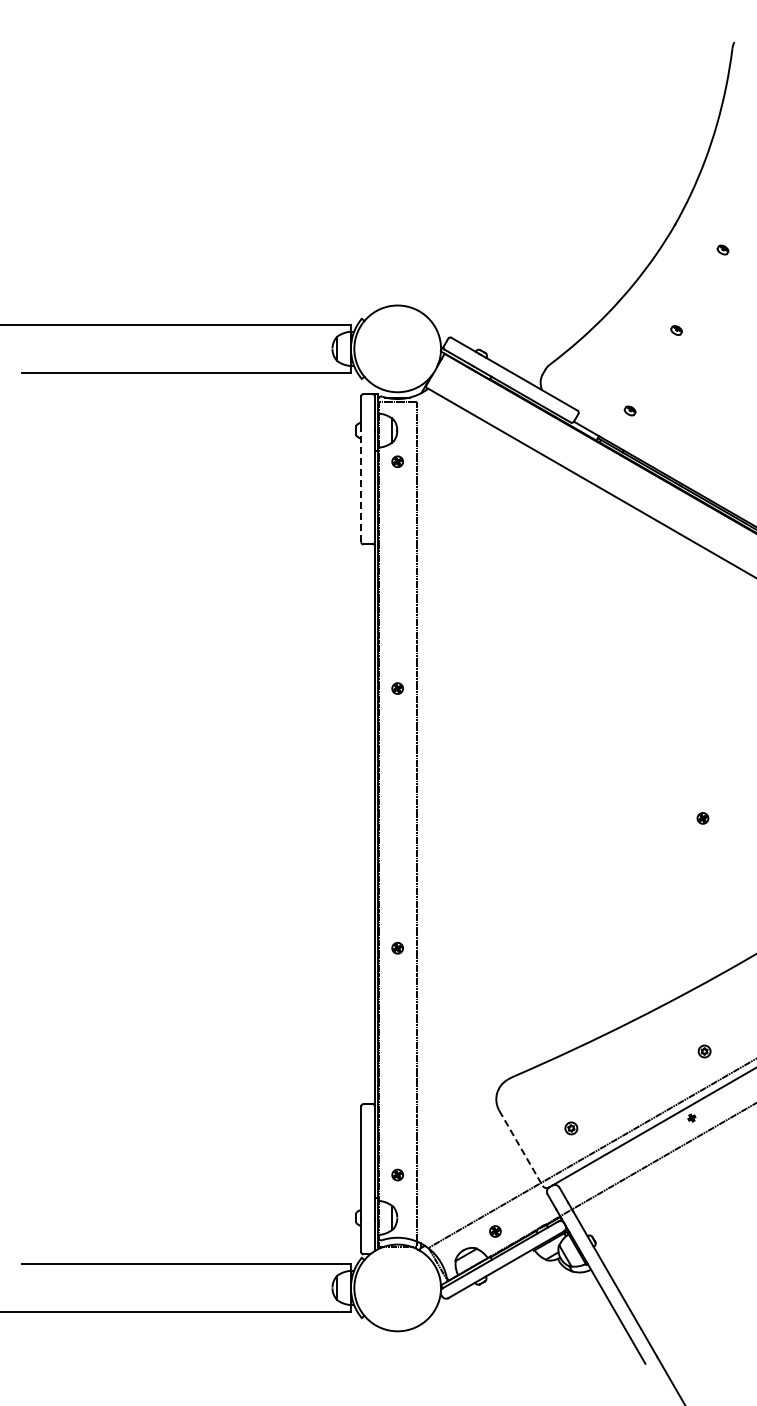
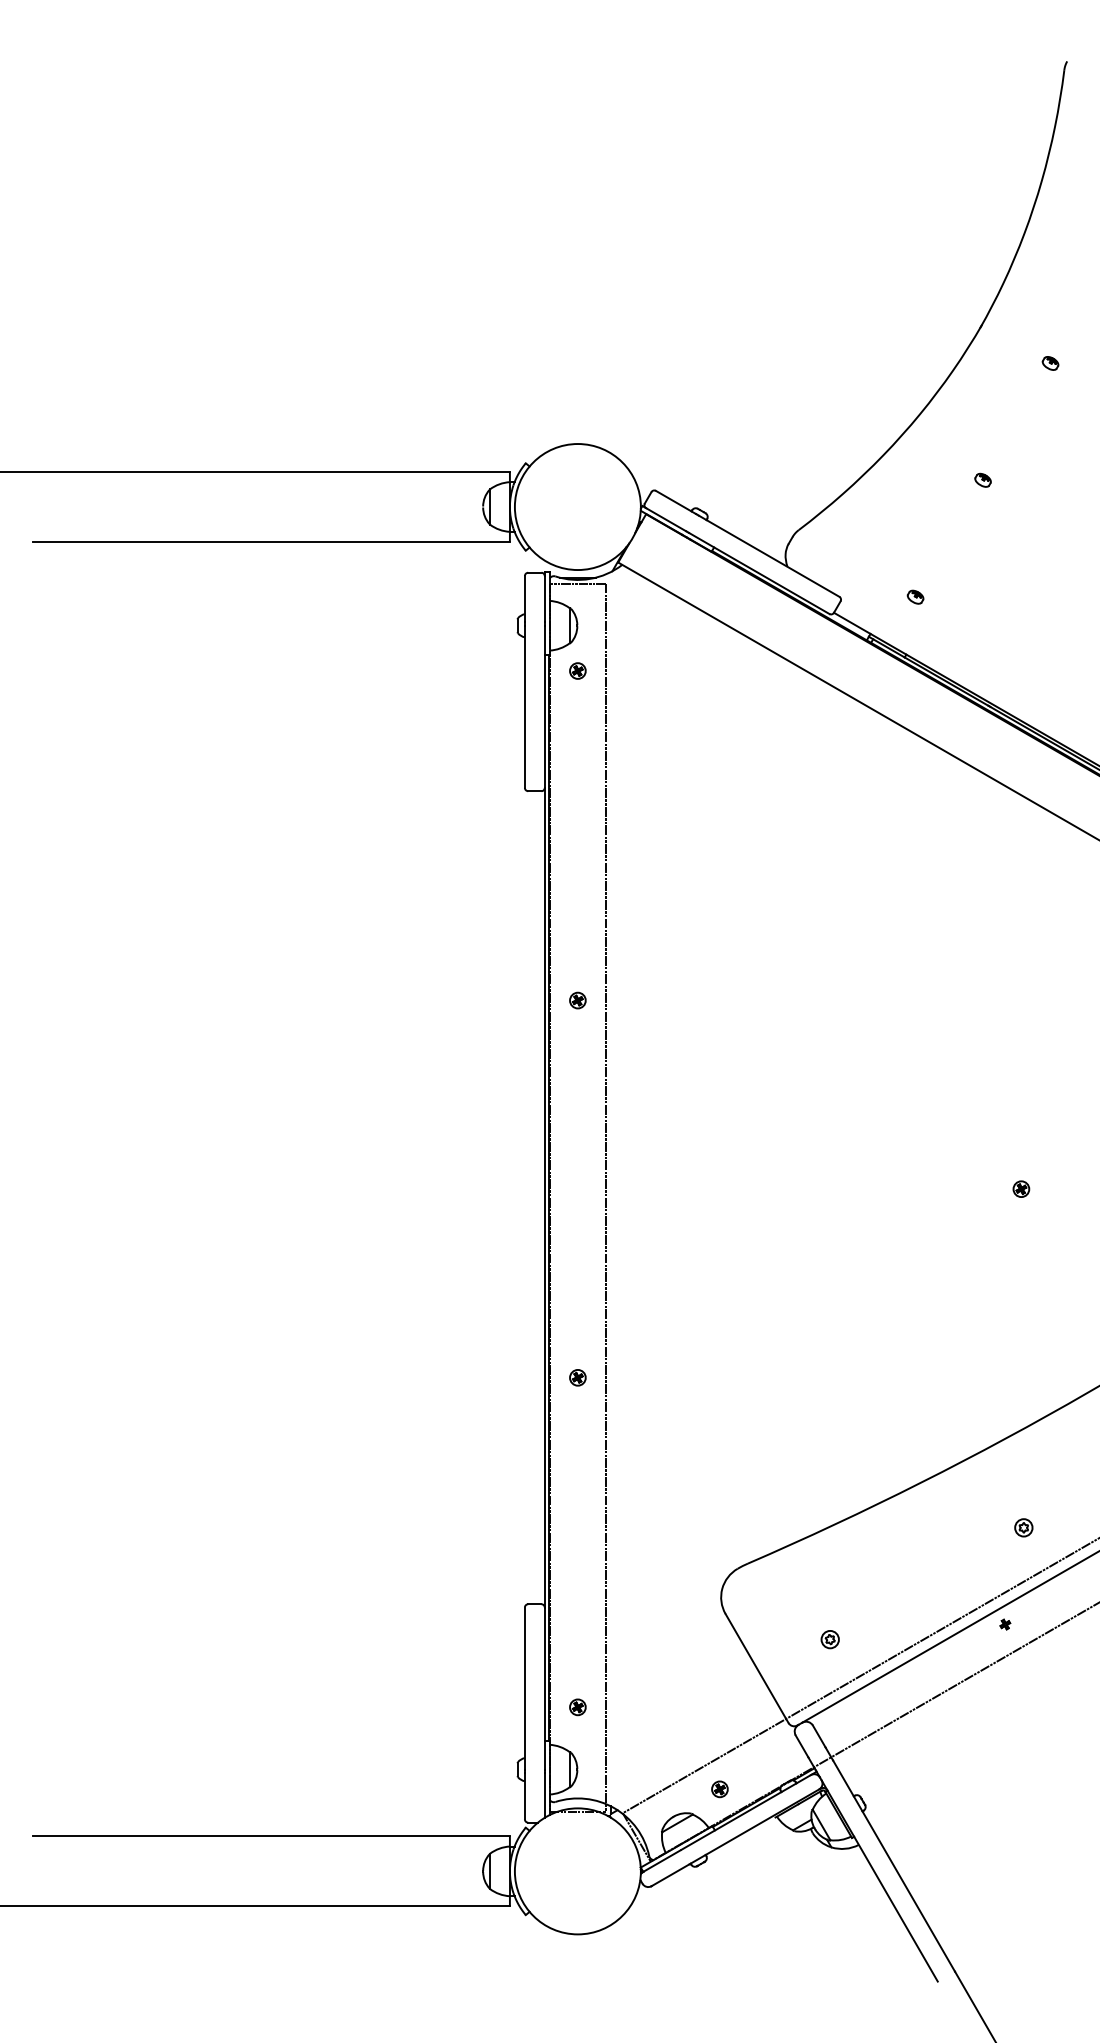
line: (361, 486) -> (525, 706), dashed -> solid
line: (521, 1148) -> (757, 1668), dashed -> solid

